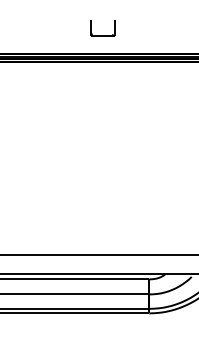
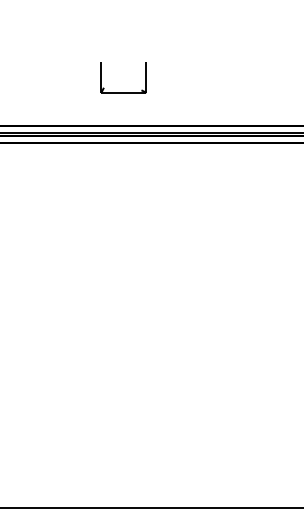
part: (102, 35) -> (123, 91), moved

